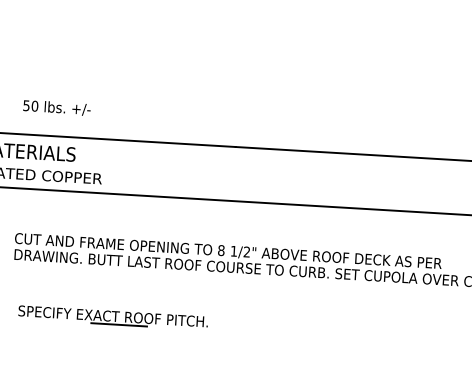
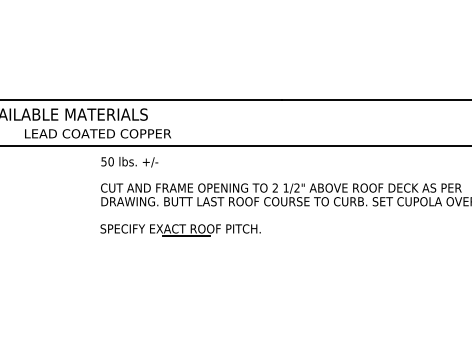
text: (56, 108) -> (129, 162), moved
text: (221, 249) -> (275, 187), 8 -> 2
part: (113, 318) -> (180, 230), moved

